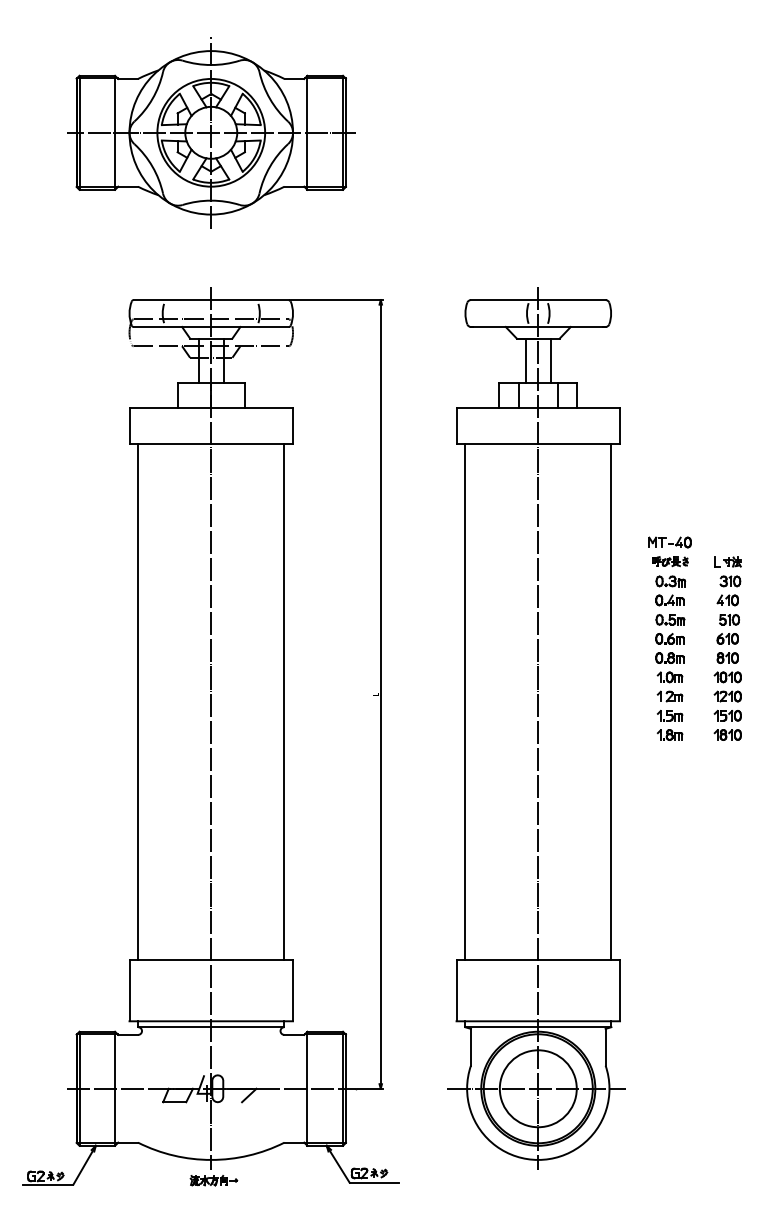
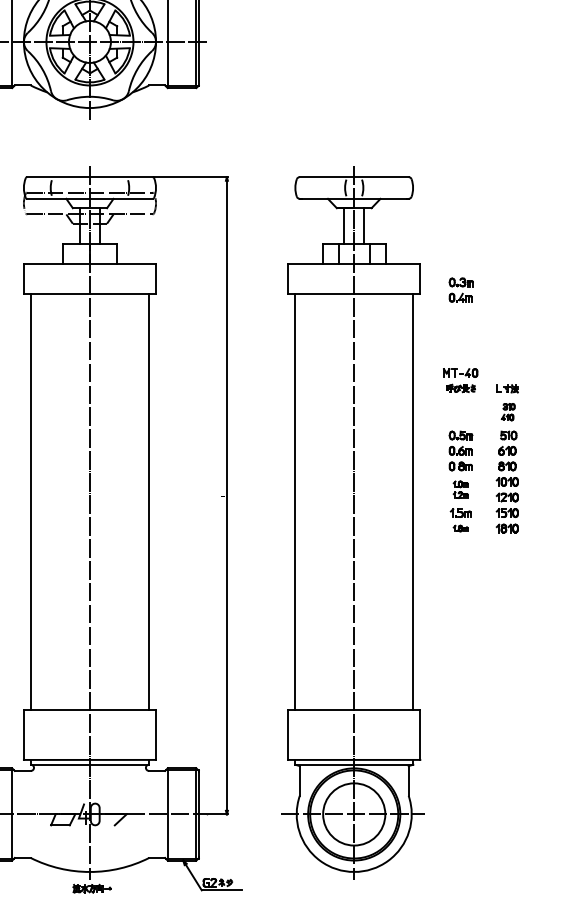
part: (670, 590) -> (461, 289), moved
part: (728, 590) -> (507, 411), size x0.7
part: (669, 686) -> (460, 489), size x0.7
part: (669, 734) -> (460, 528), size x0.7

